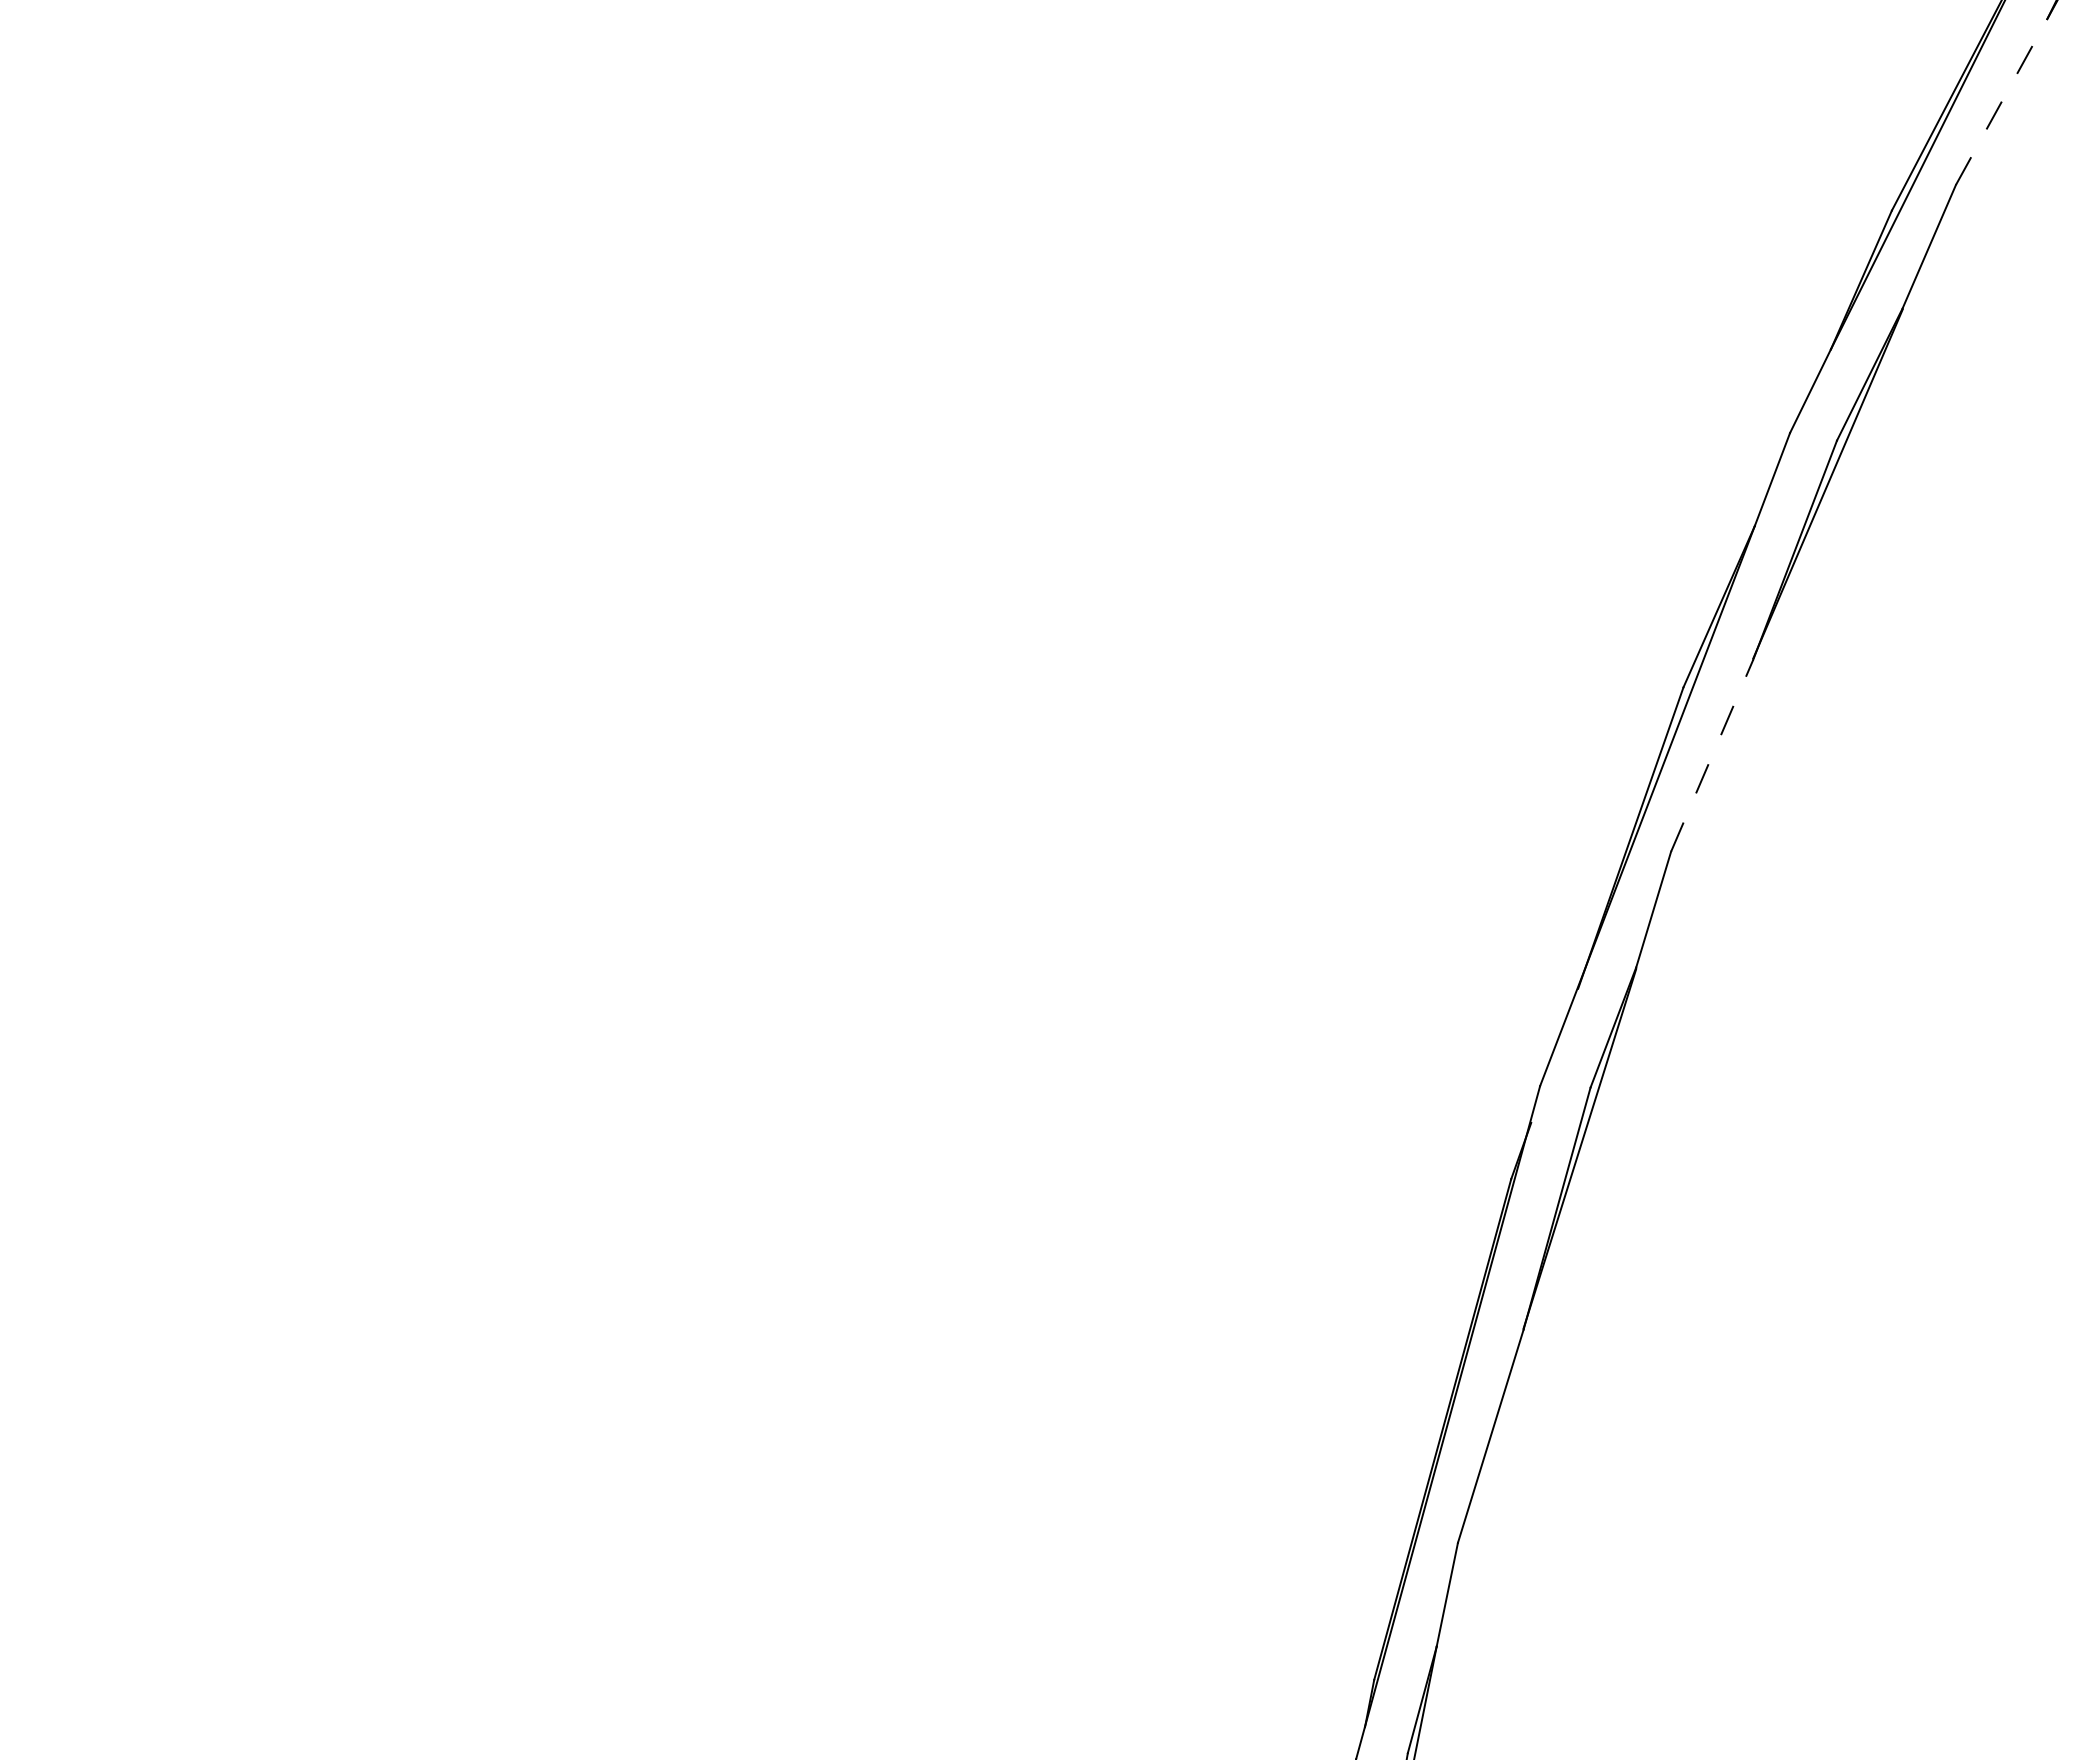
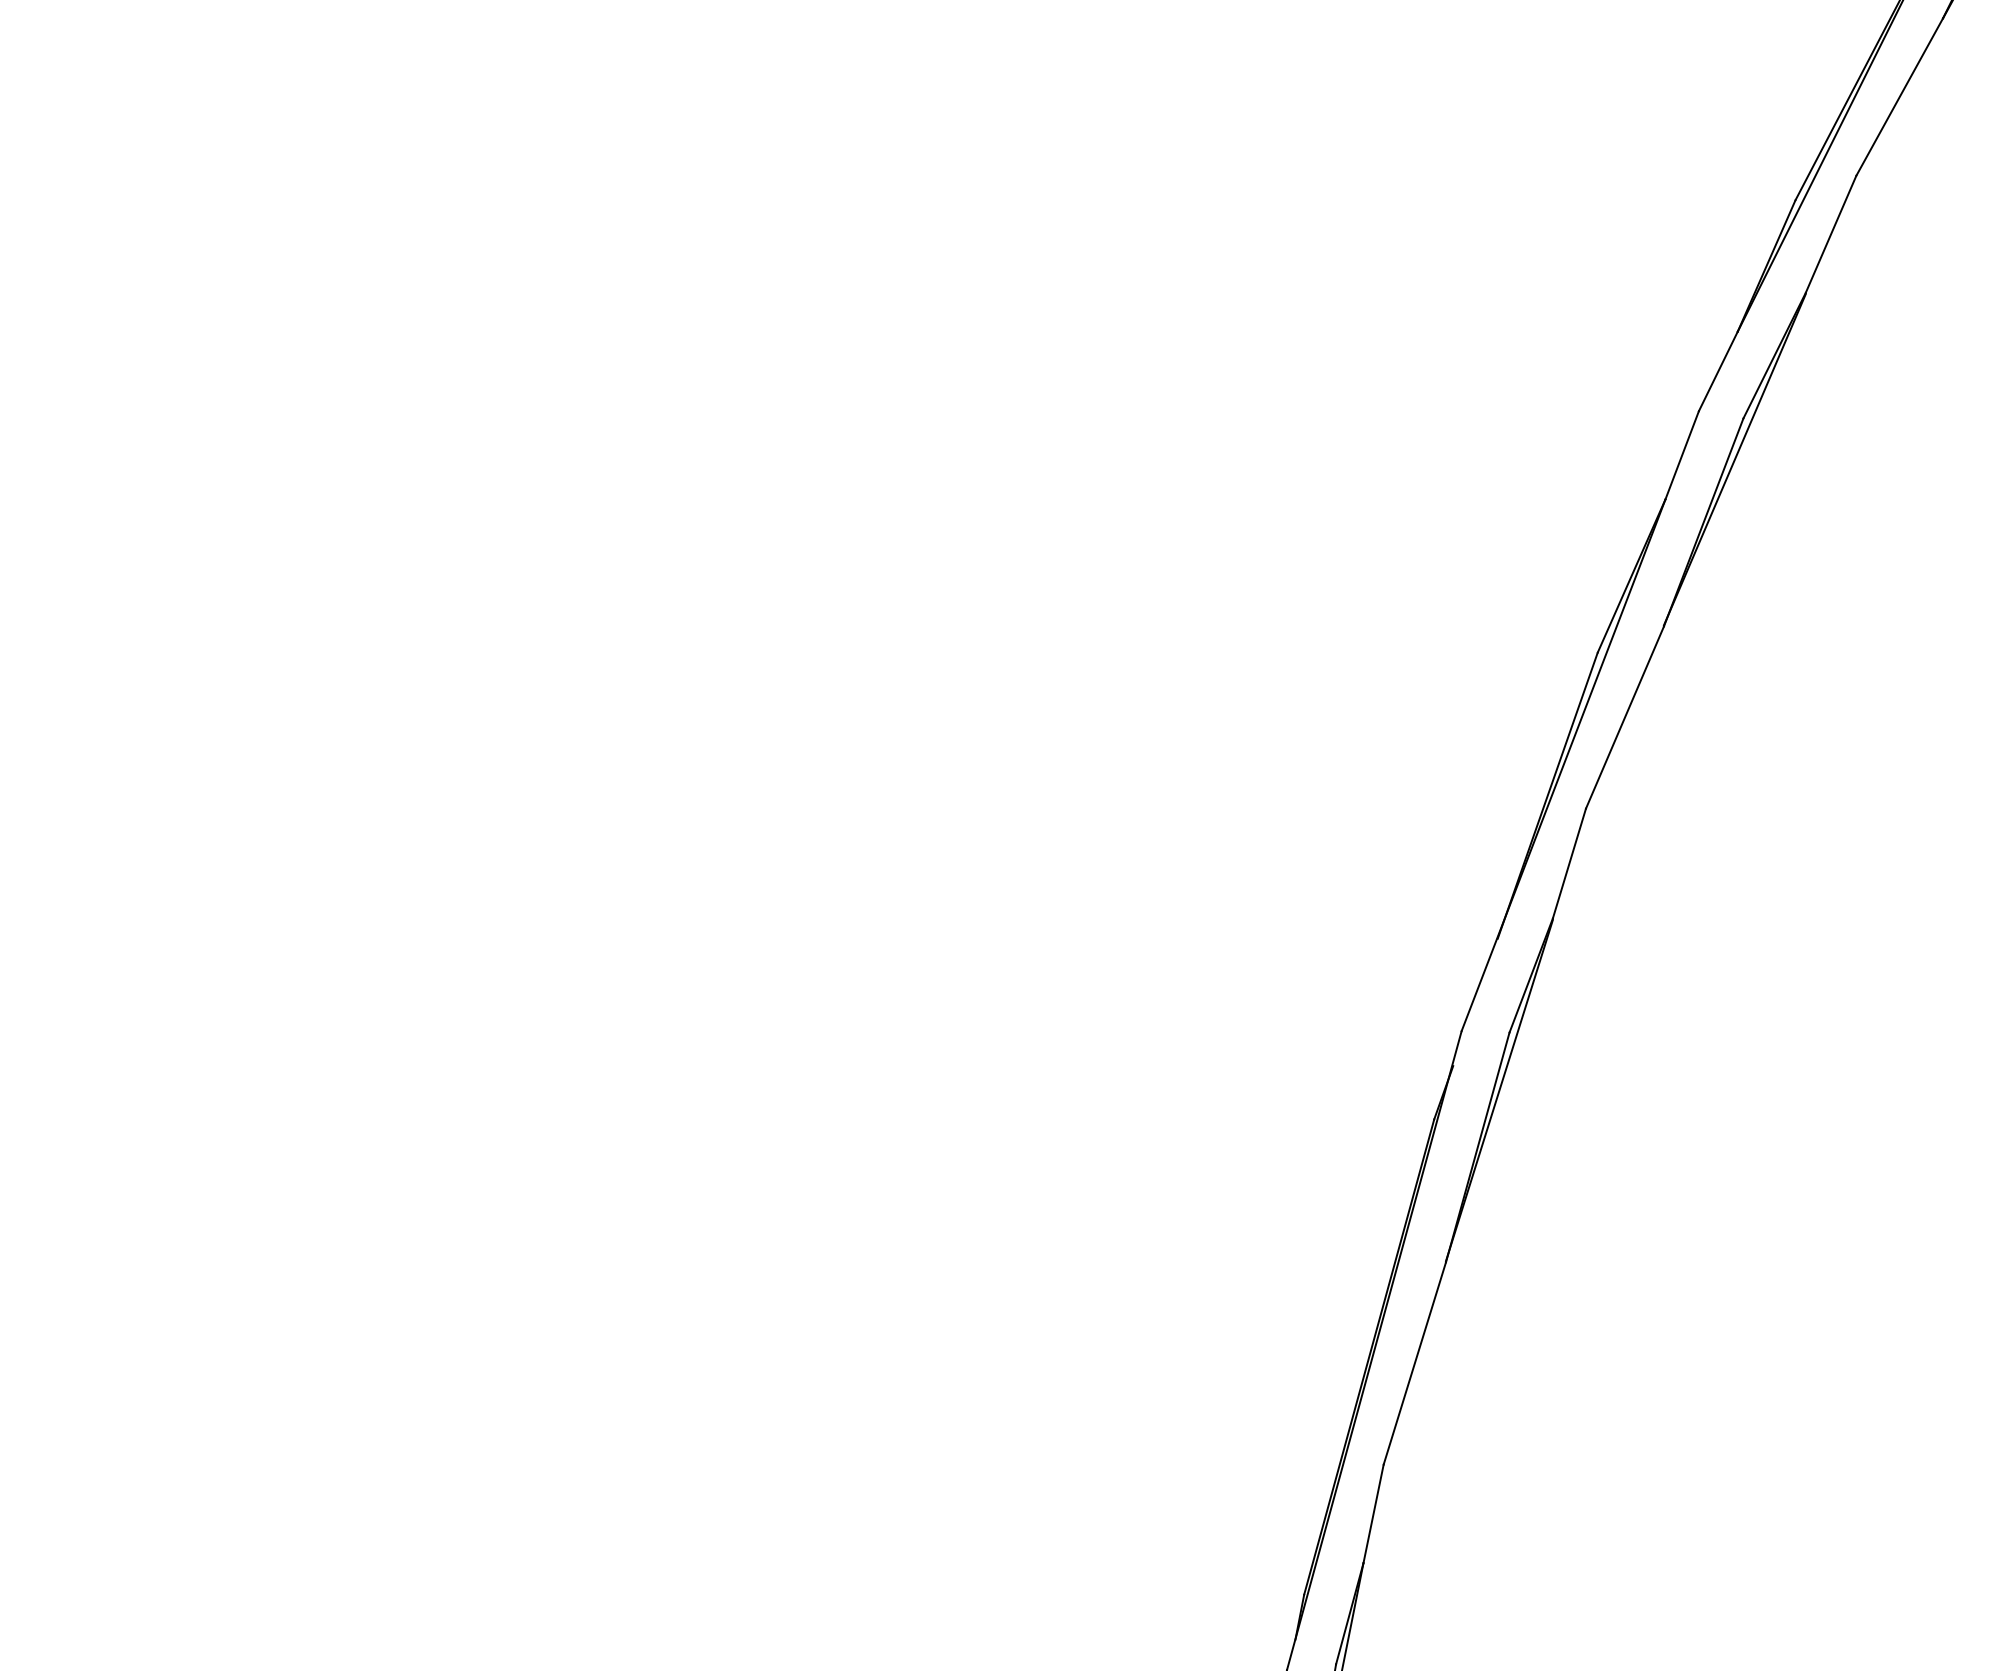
line: (2001, 102) -> (1899, 97), dashed -> solid
line: (1712, 755) -> (1625, 717), dashed -> solid

